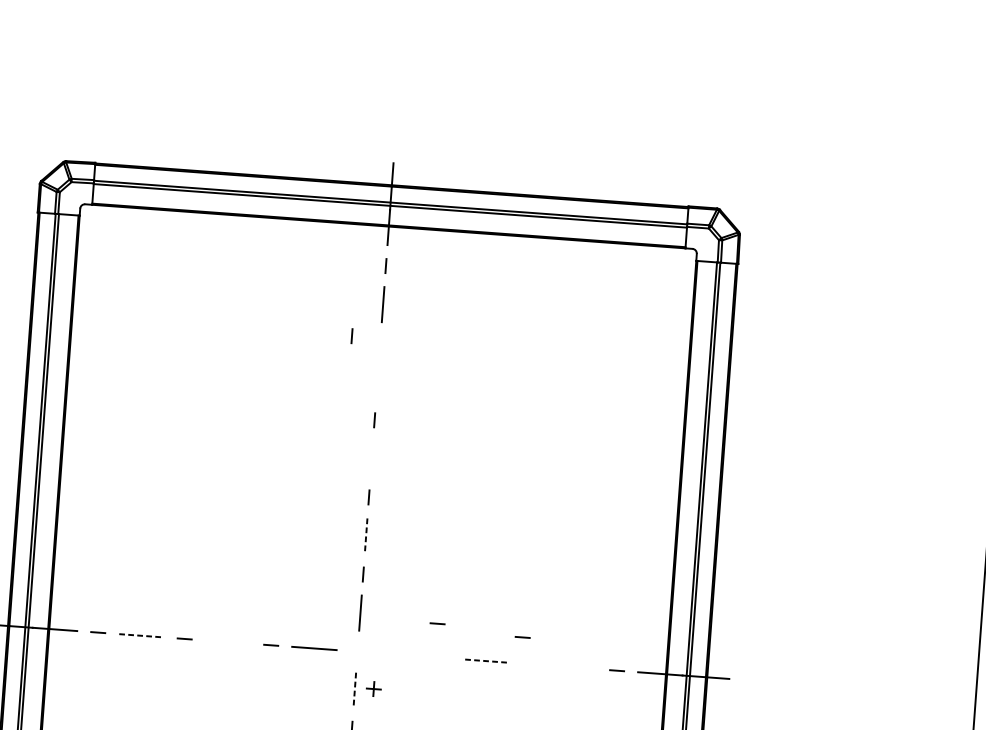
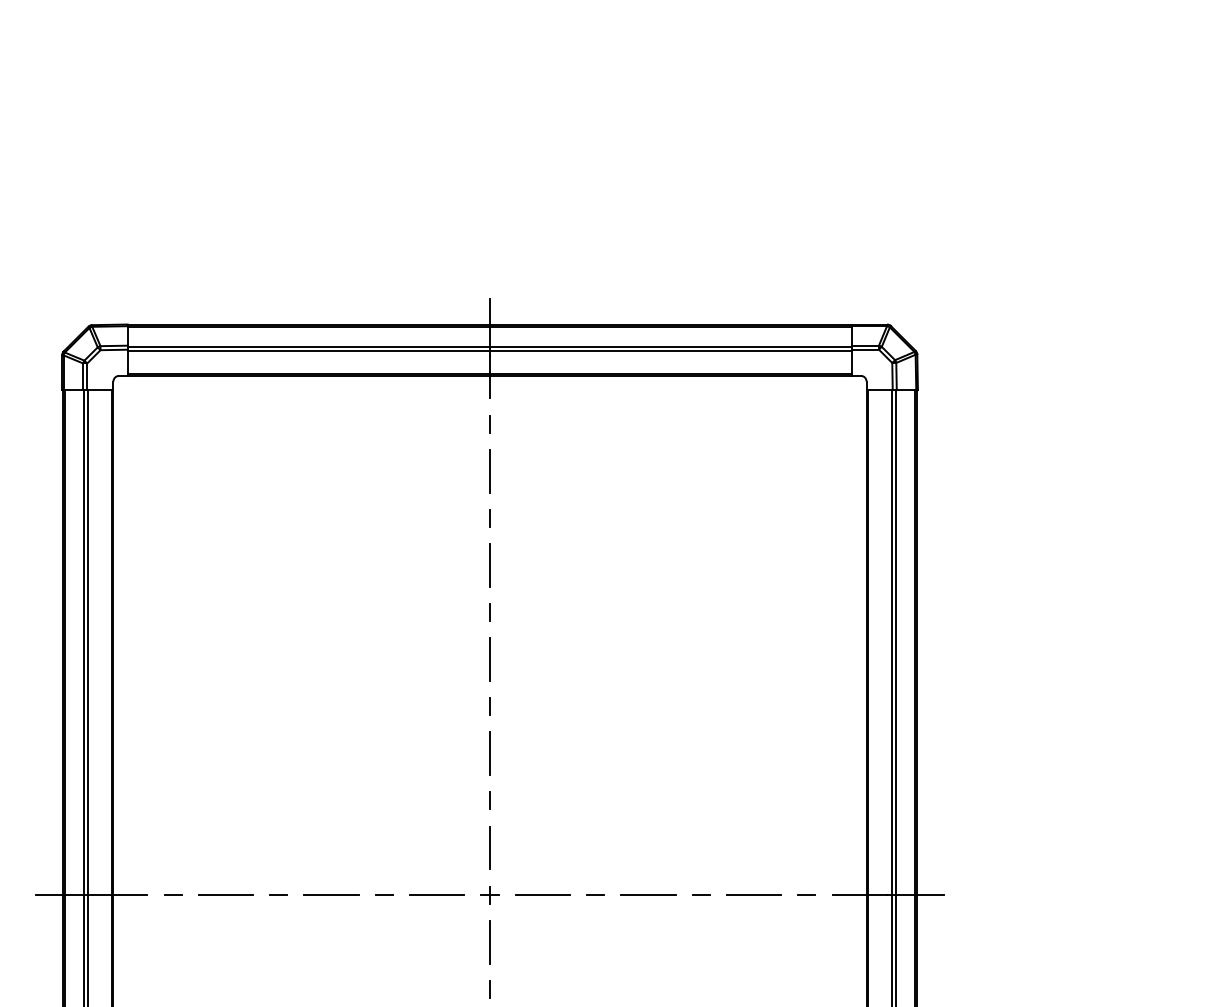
line: (351, 336) -> (489, 518), moved
line: (377, 381) -> (490, 564), added
line: (372, 458) -> (490, 659), added
line: (366, 536) -> (490, 754), dashed -> solid
line: (437, 623) -> (595, 894), moved
line: (141, 636) -> (226, 895), dashed -> solid
line: (522, 636) -> (701, 894), moved
line: (227, 642) -> (331, 895), added
line: (400, 655) -> (542, 895), added
line: (487, 661) -> (648, 895), dashed -> solid
line: (573, 667) -> (753, 895), added
part: (373, 689) -> (489, 895), moved
line: (355, 690) -> (490, 942), dashed -> solid

